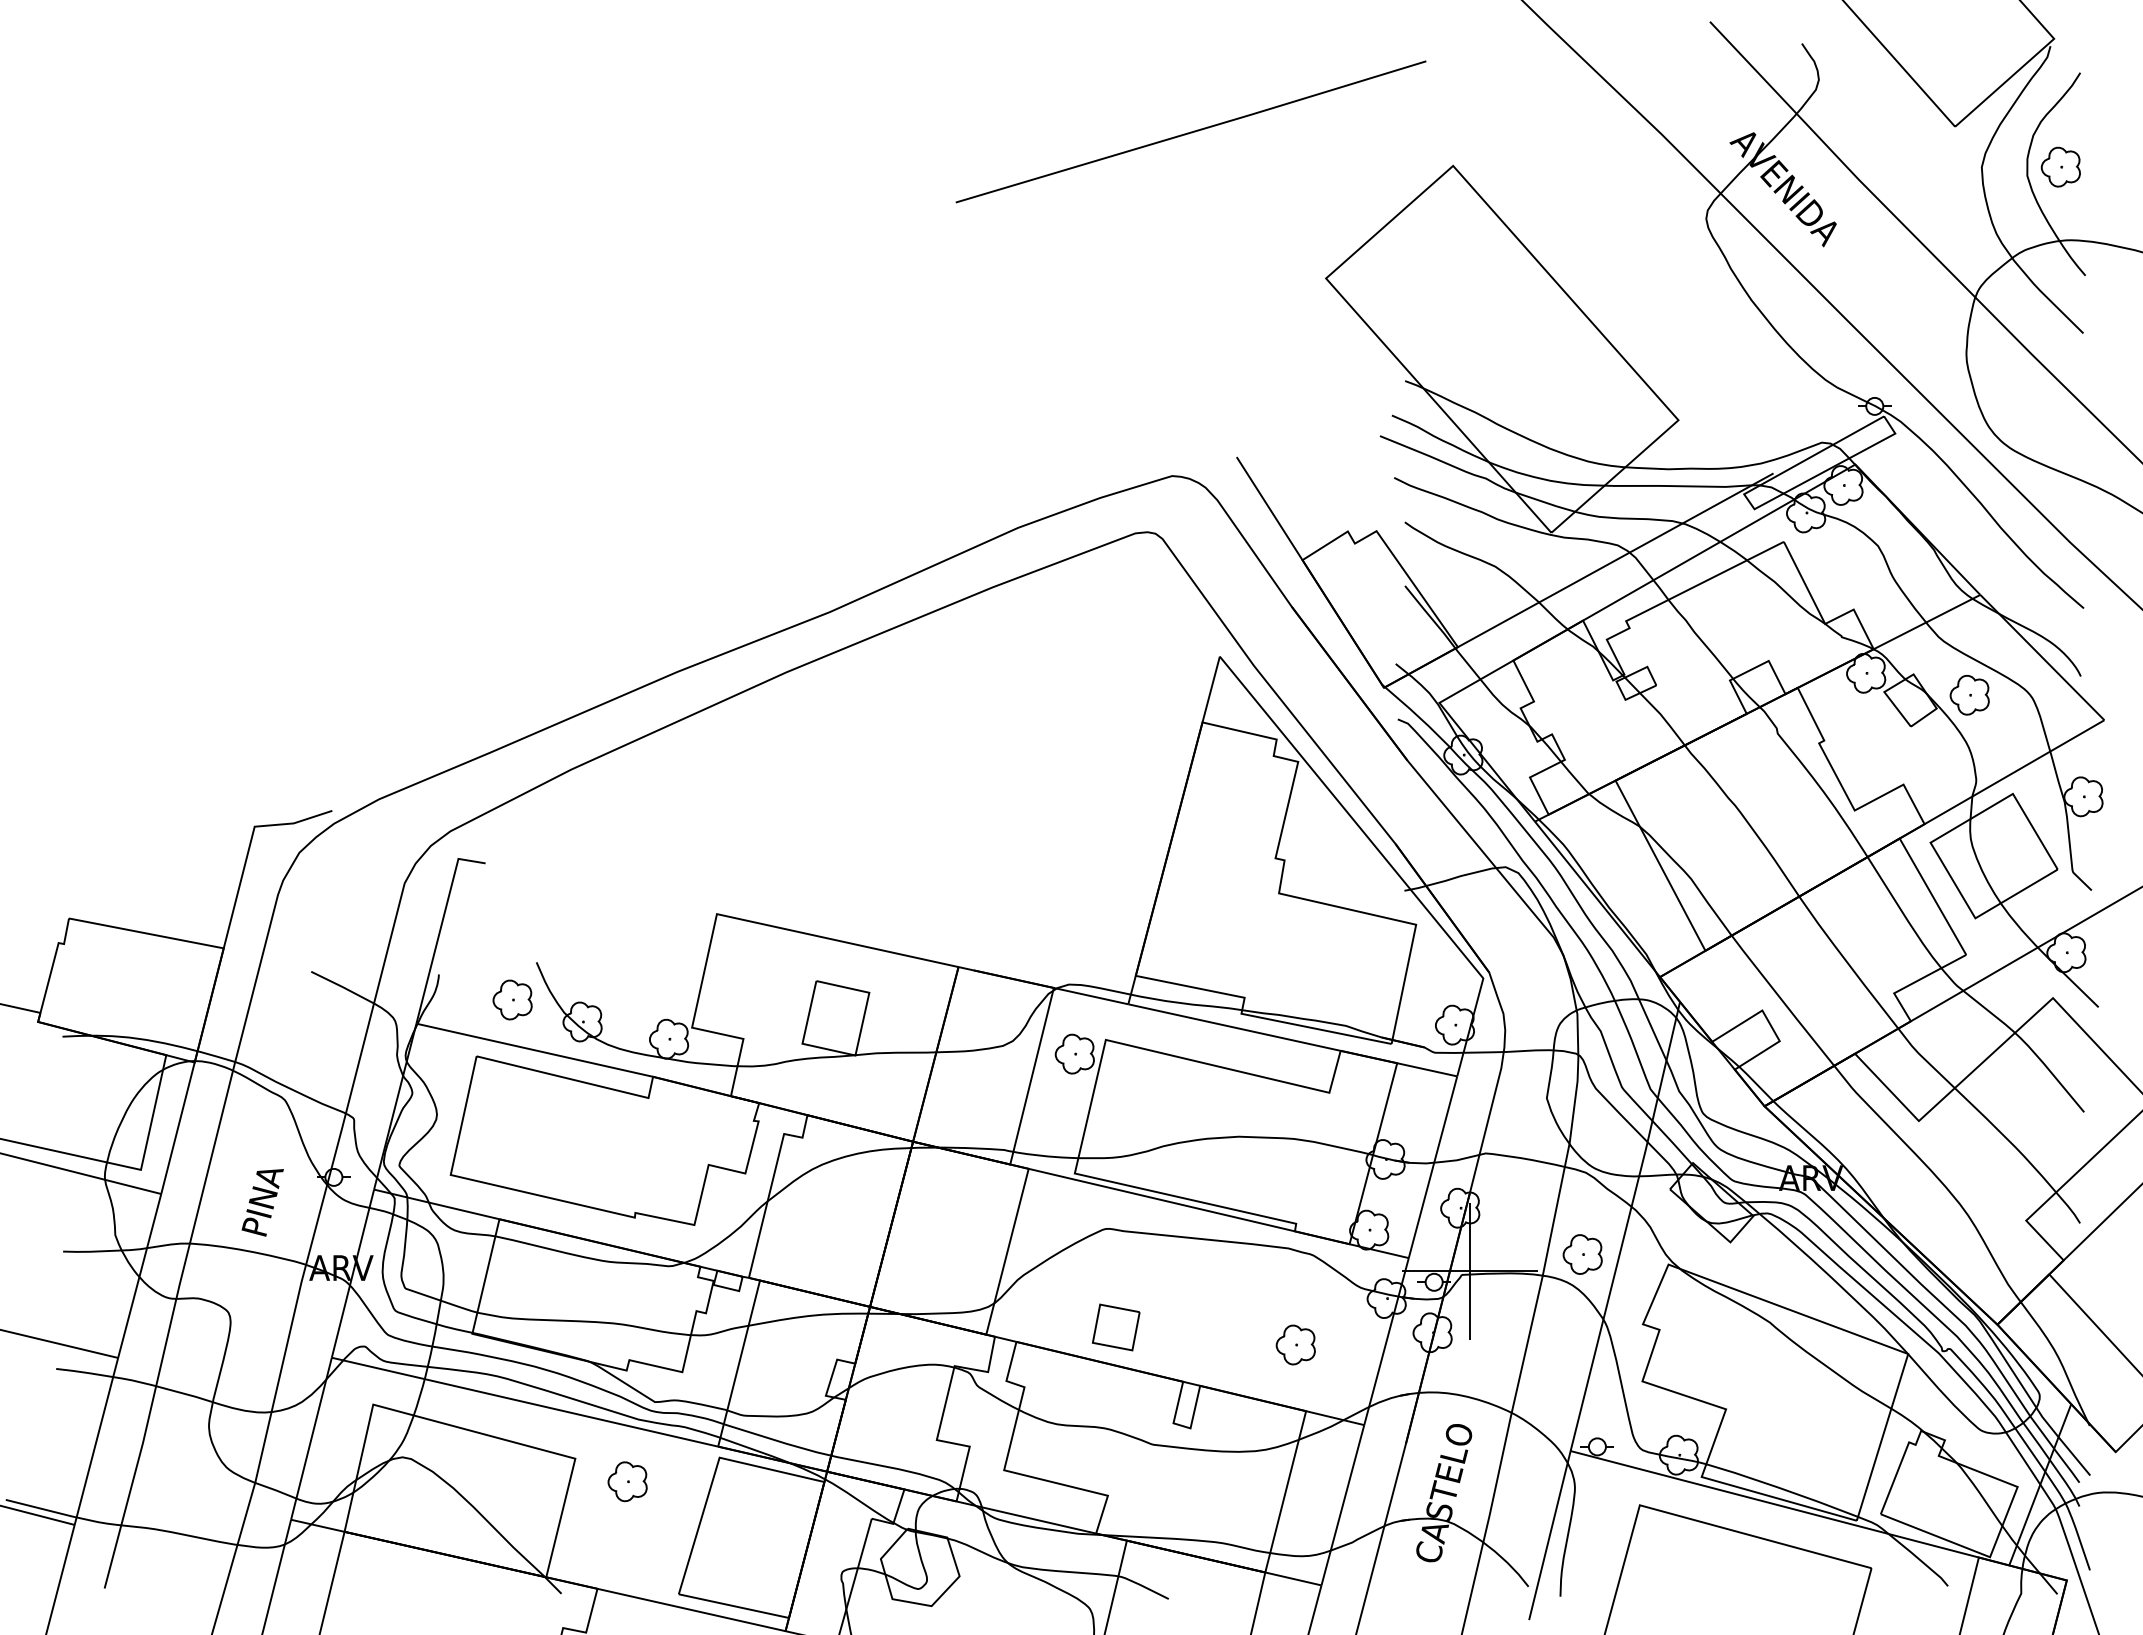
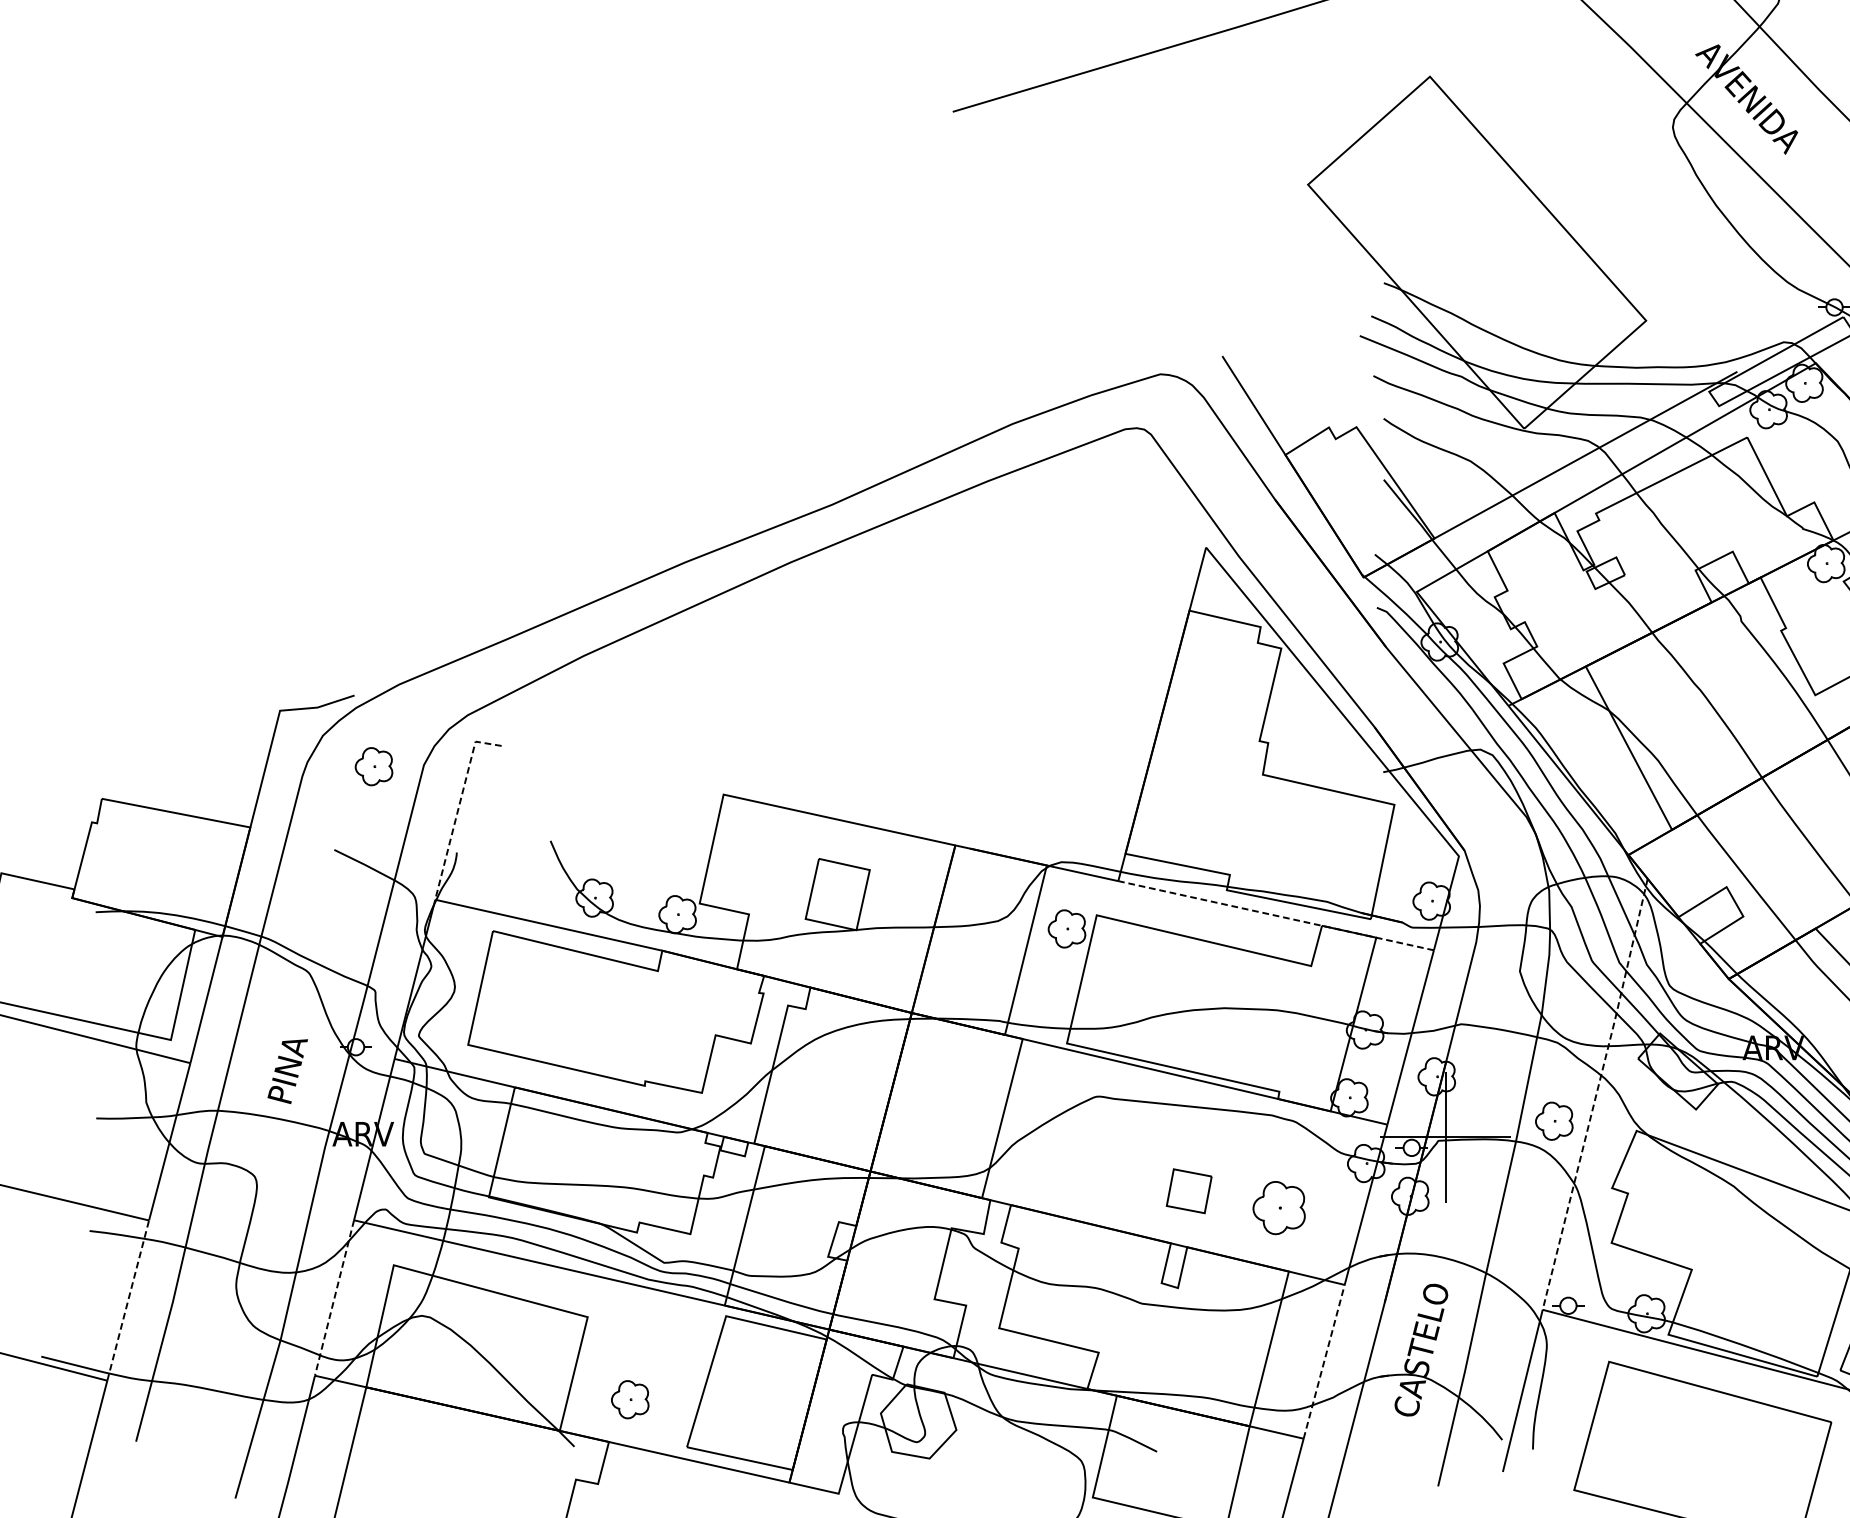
line: (441, 927) -> (459, 807), solid -> dashed
part: (512, 999) -> (373, 766), moved
line: (1293, 1040) -> (1276, 915), solid -> dashed
line: (1626, 1226) -> (1596, 1094), solid -> dashed
part: (1115, 1327) -> (1188, 1191), moved
part: (1295, 1344) -> (1278, 1207), size x1.4
line: (311, 1438) -> (334, 1297), solid -> dashed
line: (96, 1440) -> (128, 1299), solid -> dashed
part: (627, 1481) -> (630, 1399), moved
line: (1342, 1505) -> (1323, 1362), solid -> dashed

